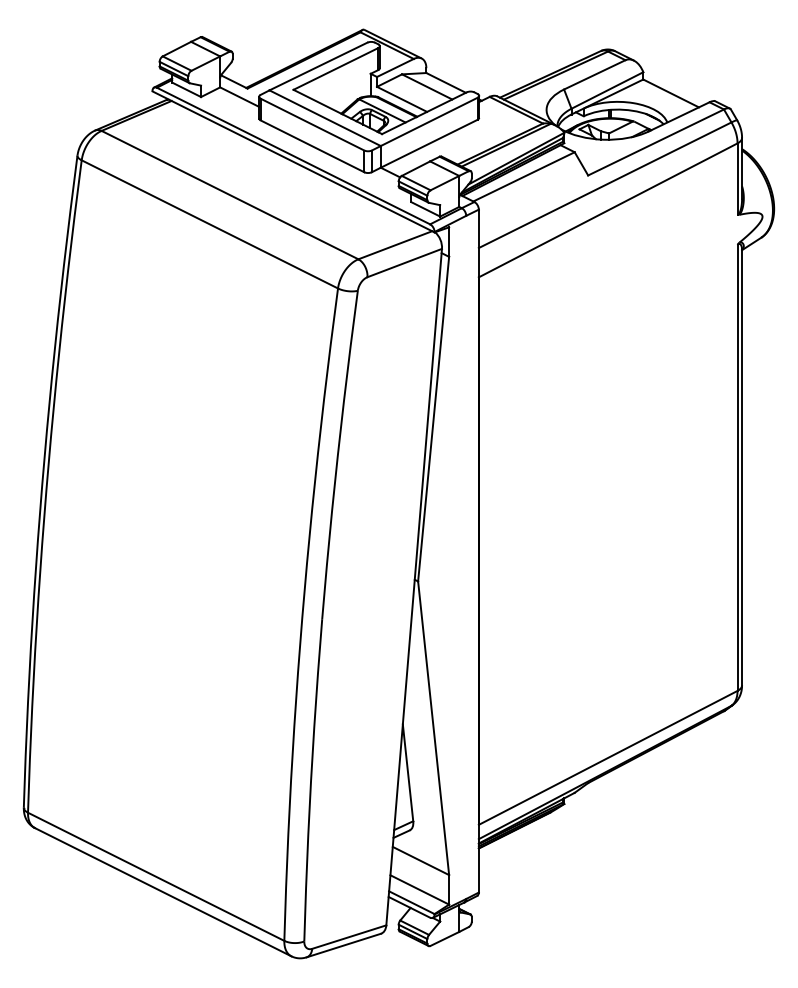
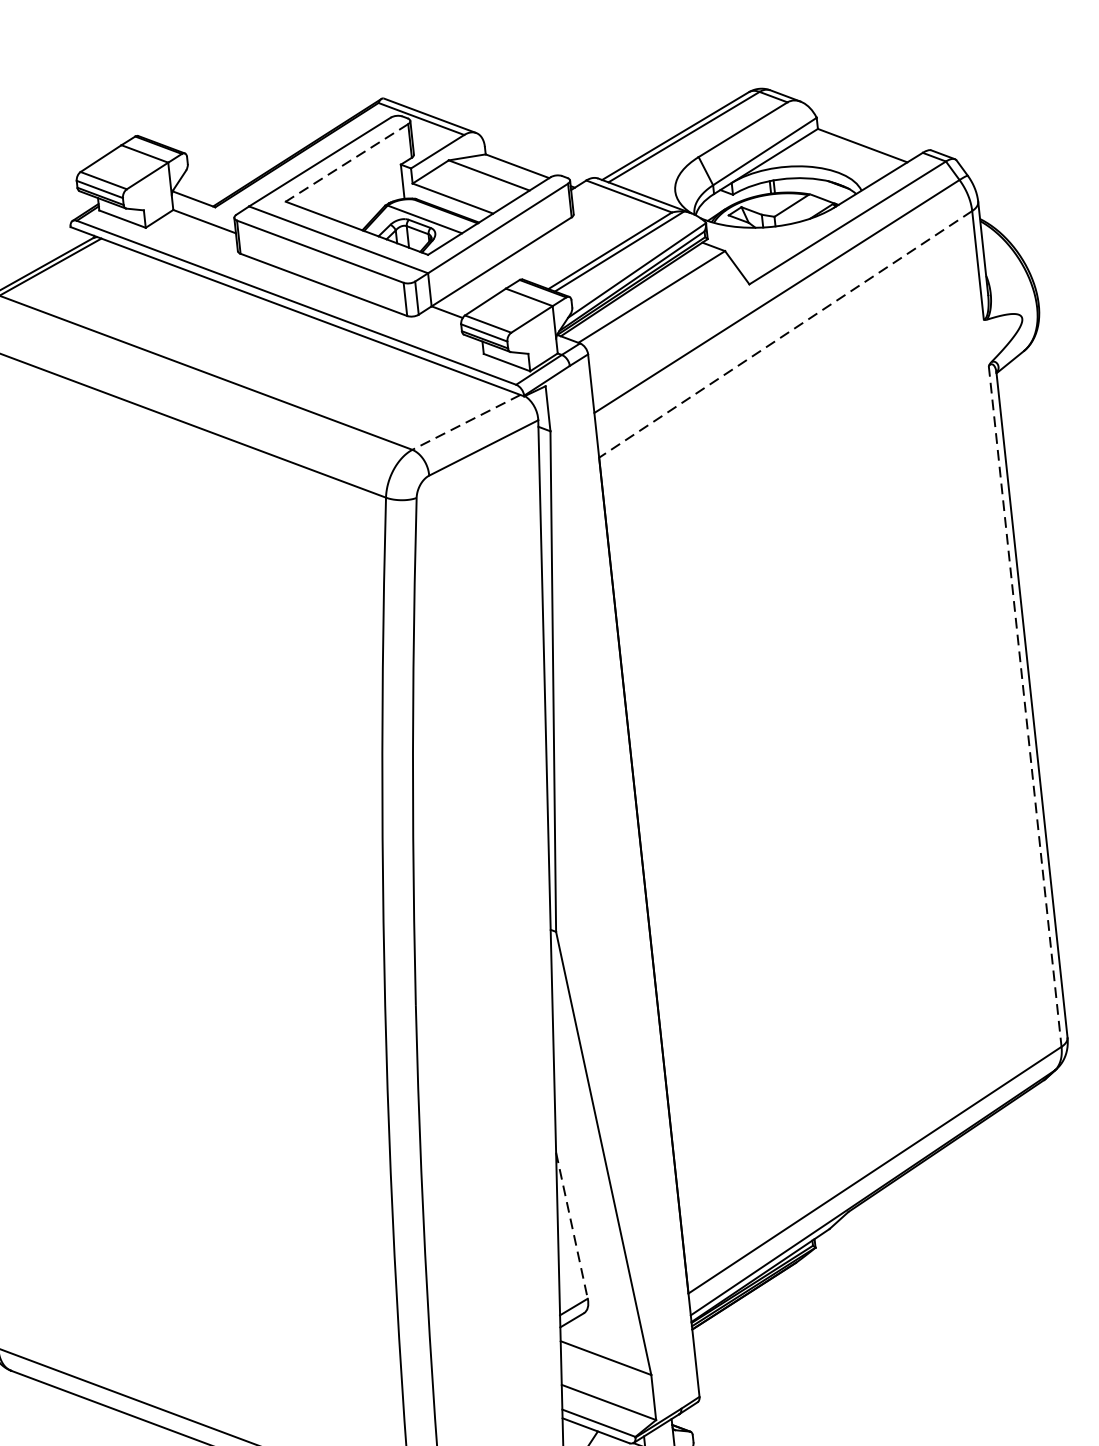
line: (335, 69) -> (346, 163), solid -> dashed
line: (608, 210) -> (786, 334), solid -> dashed
line: (394, 245) -> (465, 422), solid -> dashed
line: (737, 468) -> (1025, 707), solid -> dashed
line: (408, 772) -> (572, 1225), solid -> dashed

